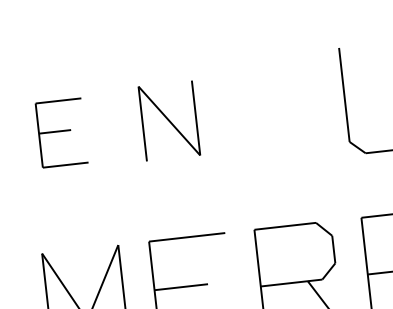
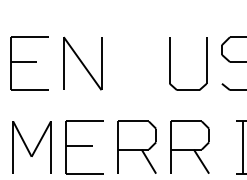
part: (168, 120) -> (82, 63), size x1.43
part: (61, 132) -> (29, 63), size x1.67

